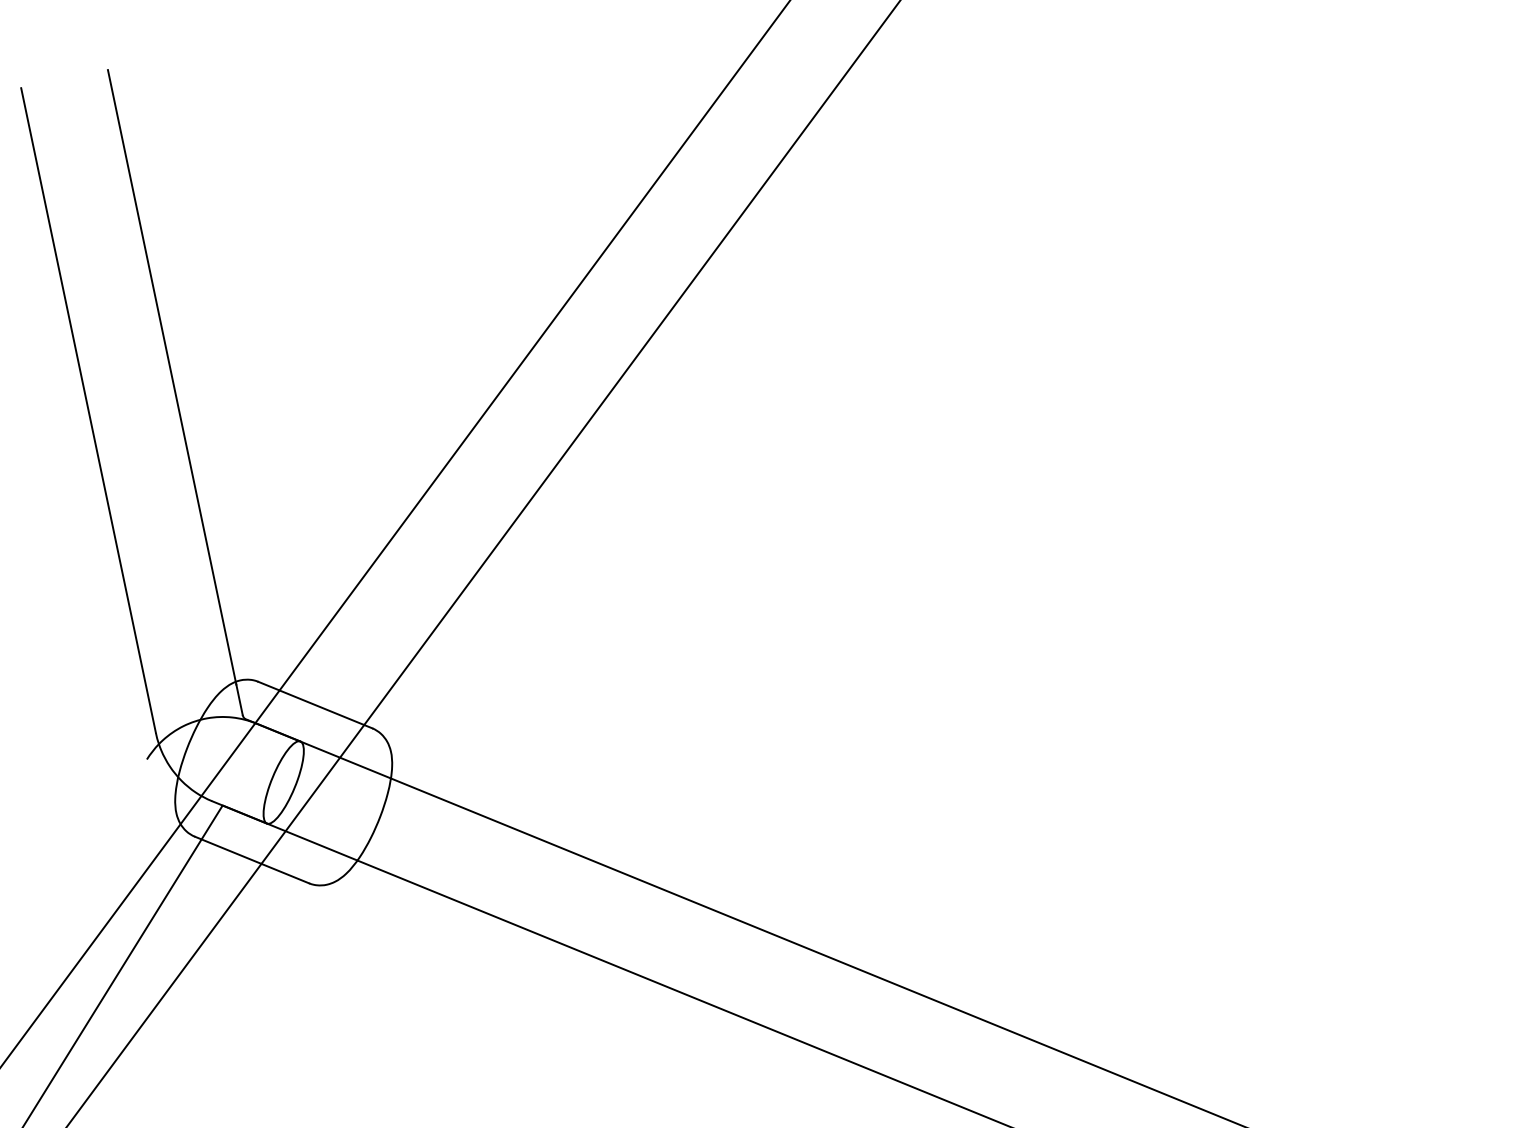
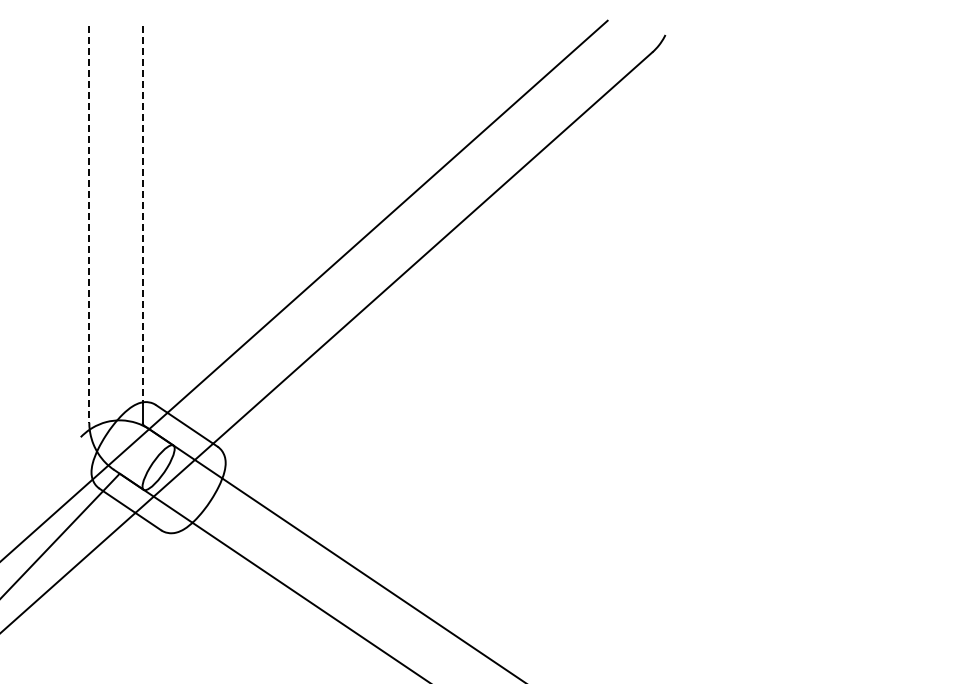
line: (171, 378) -> (142, 215), solid -> dashed
line: (88, 410) -> (89, 224), solid -> dashed

